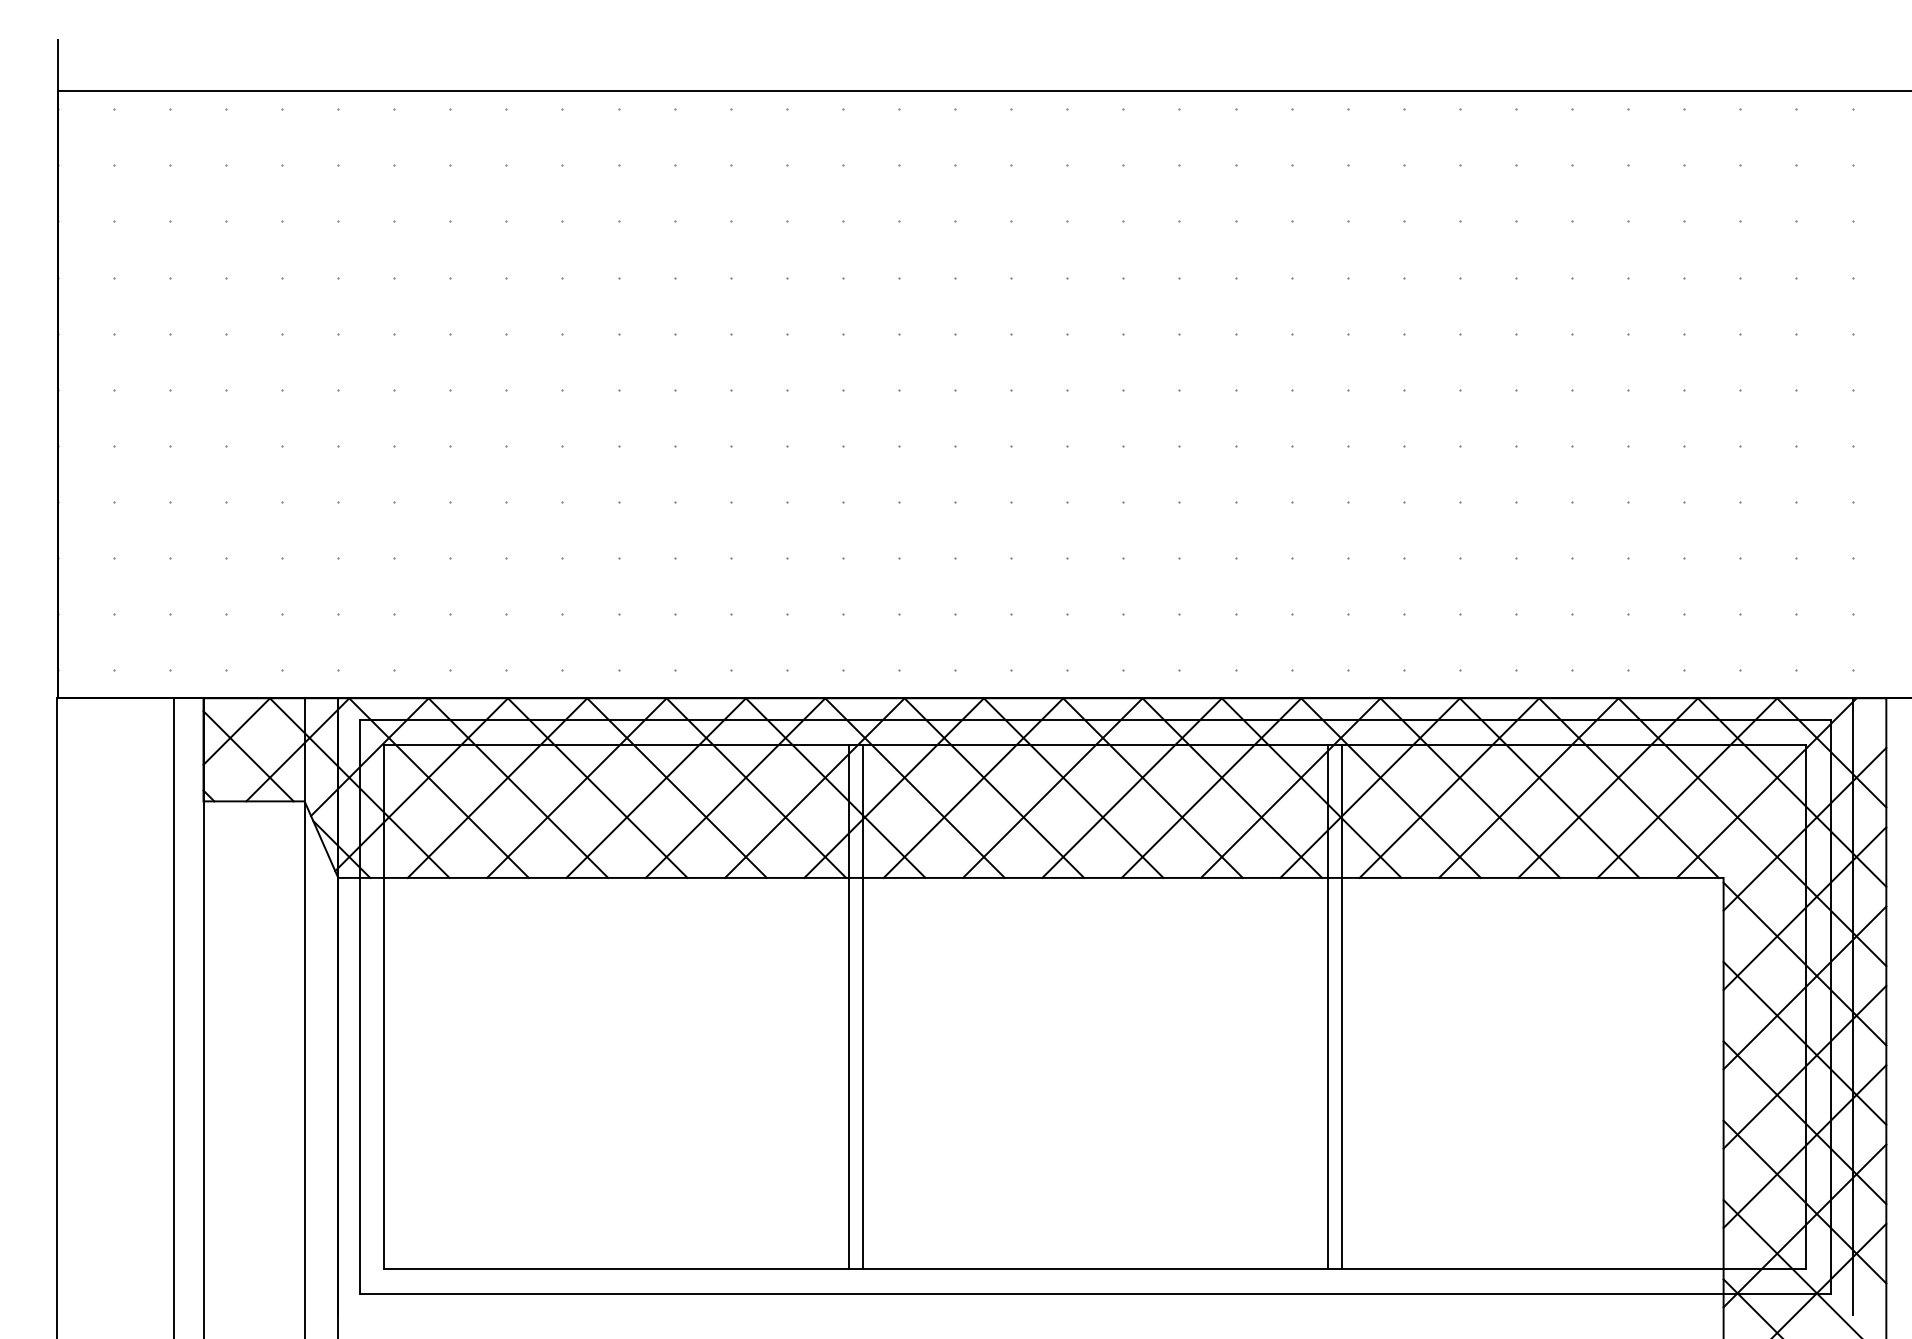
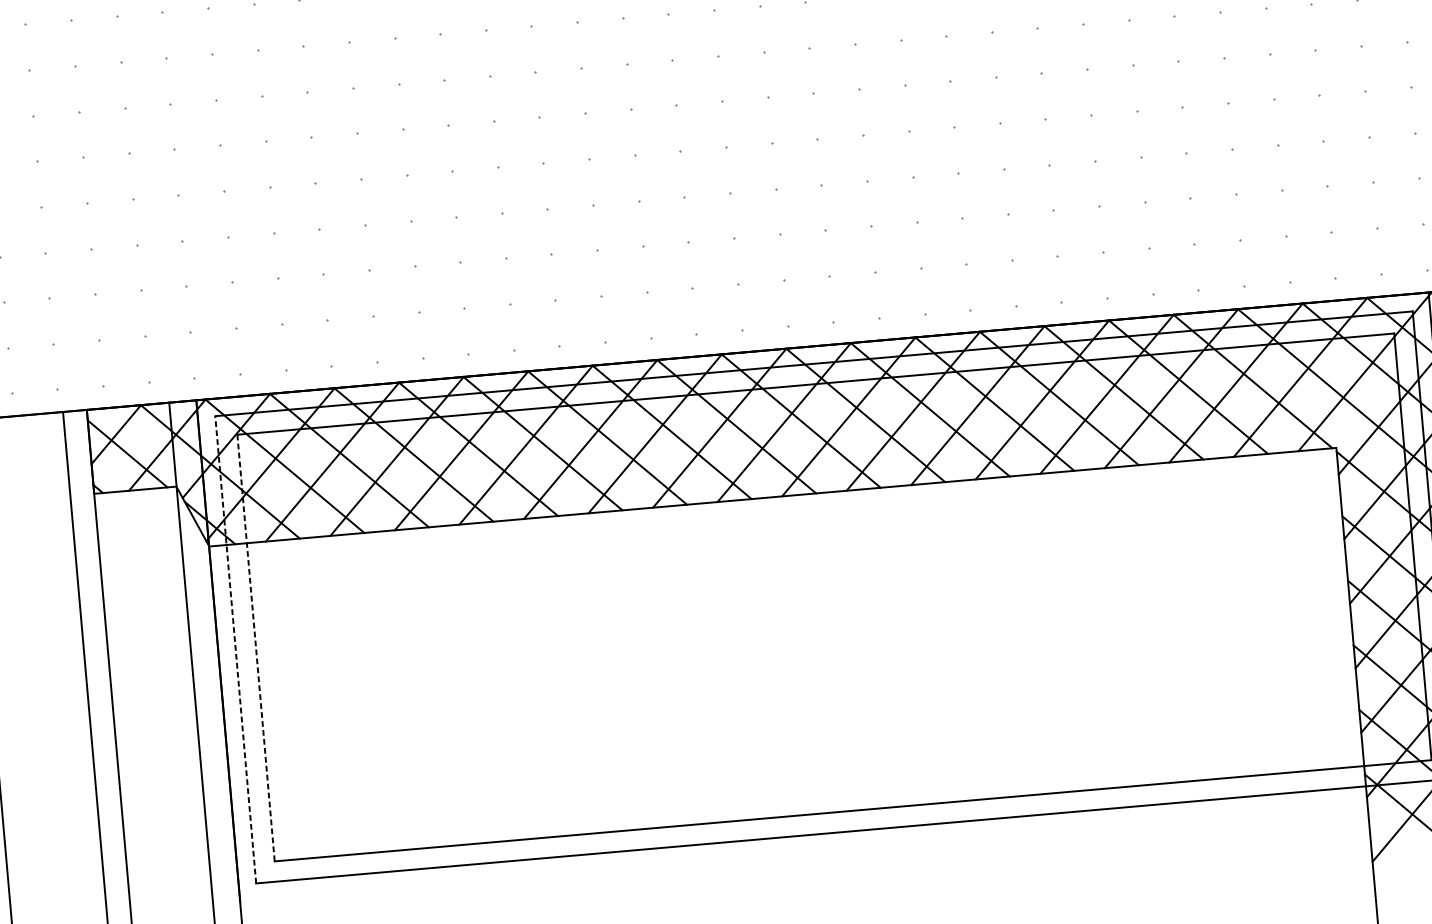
line: (359, 1006) -> (235, 649), solid -> dashed
line: (848, 1006) -> (633, 614), removed
line: (863, 1006) -> (645, 613), removed
line: (1327, 1006) -> (1023, 580), removed
line: (1341, 1006) -> (1034, 579), removed
line: (384, 1007) -> (256, 648), solid -> dashed

